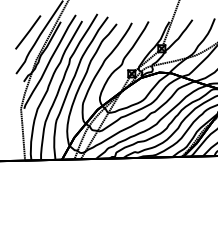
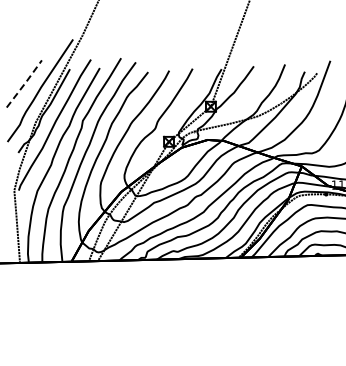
line: (29, 32) -> (25, 83), solid -> dashed

